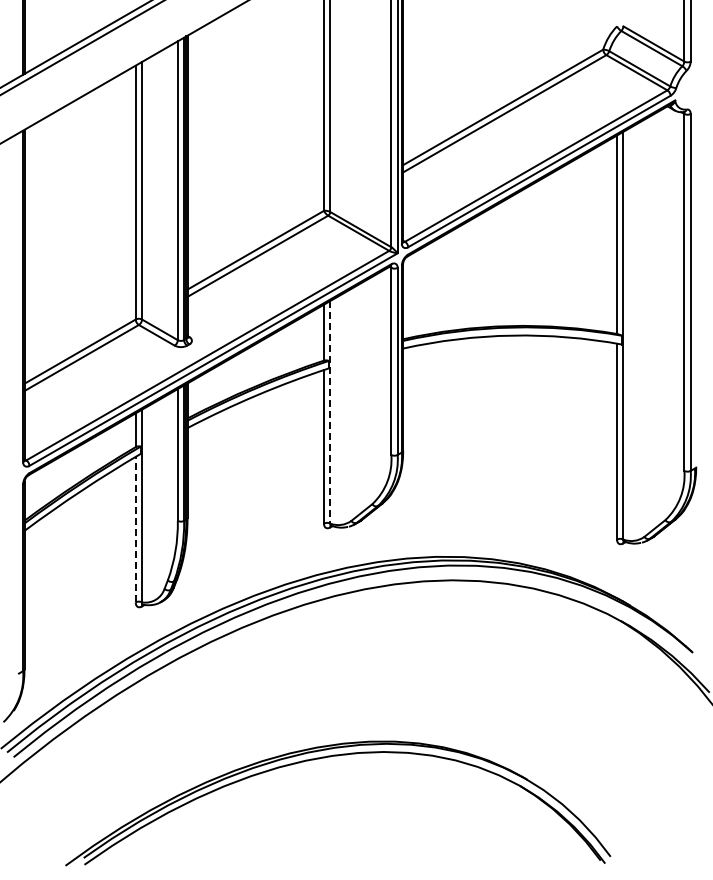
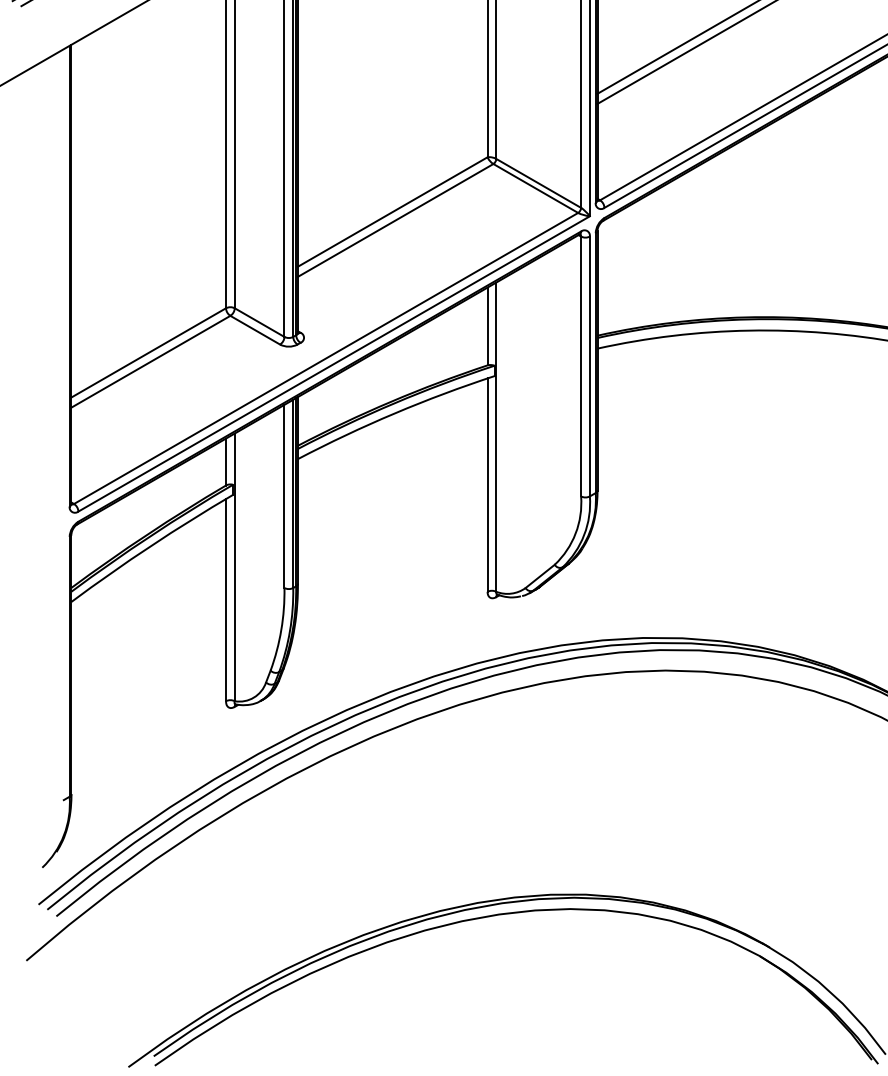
line: (330, 412) -> (496, 437), dashed -> solid
line: (135, 529) -> (225, 599), dashed -> solid

